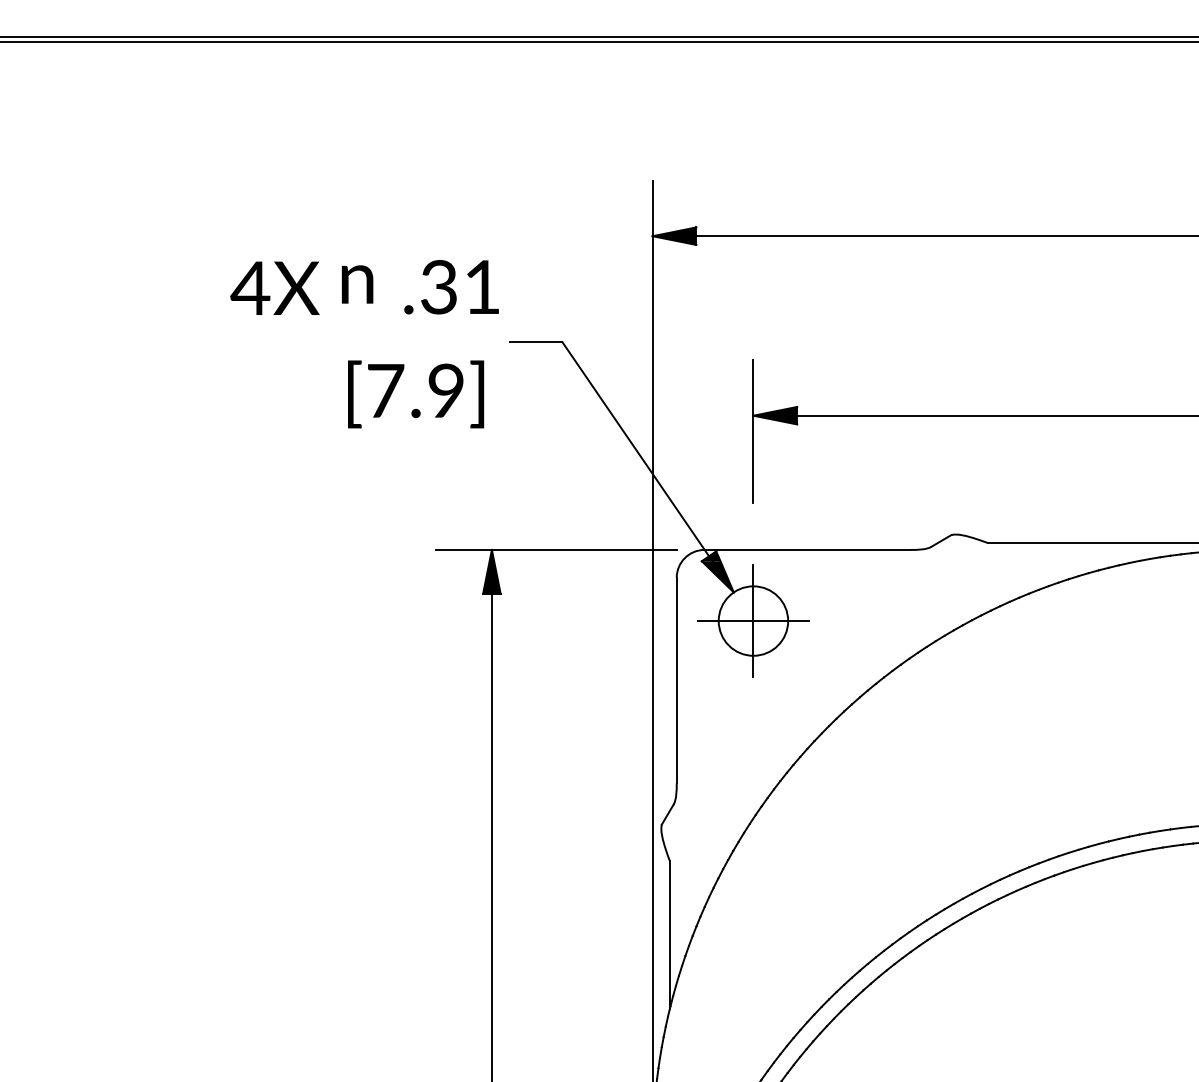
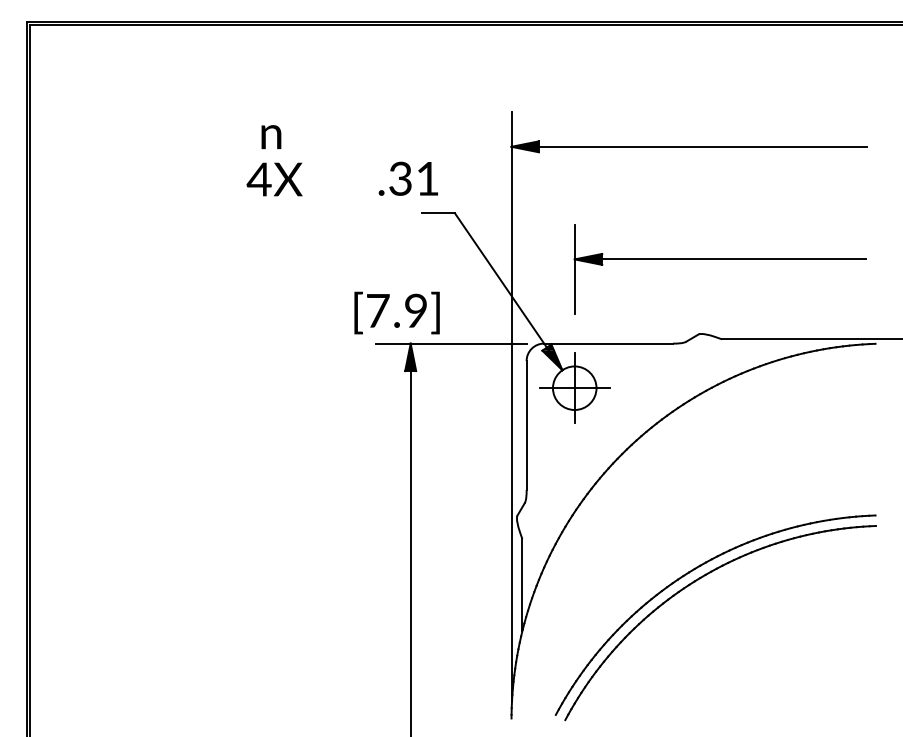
text: (357, 285) -> (271, 137), moved
text: (450, 286) -> (407, 178), moved
text: (415, 393) -> (396, 312), moved

